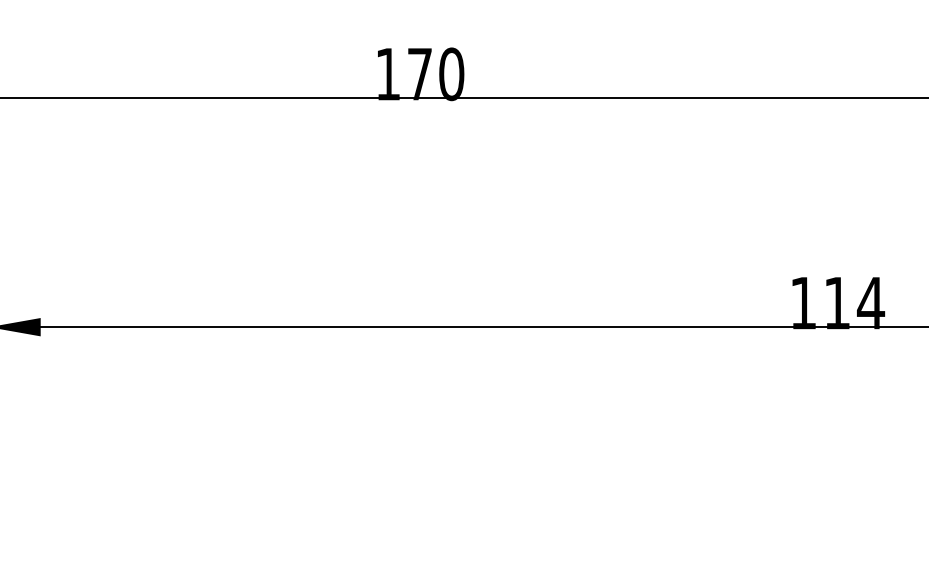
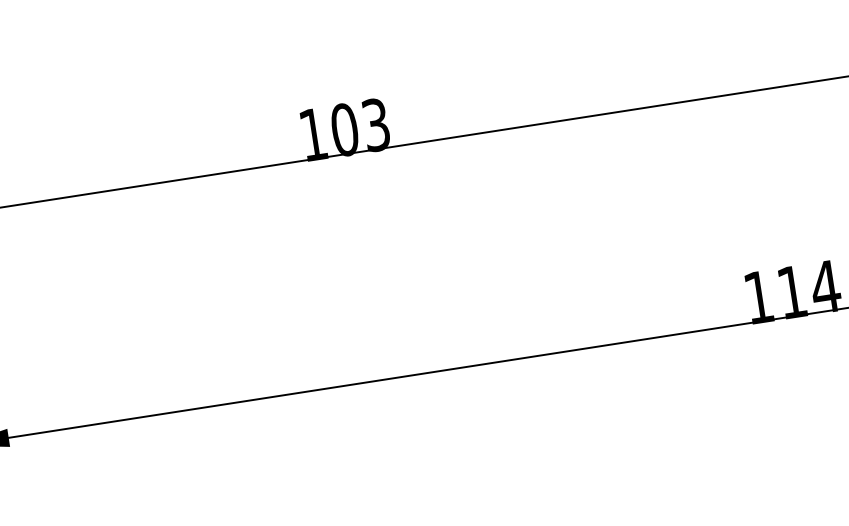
text: (435, 74) -> (360, 127), 170 -> 103

